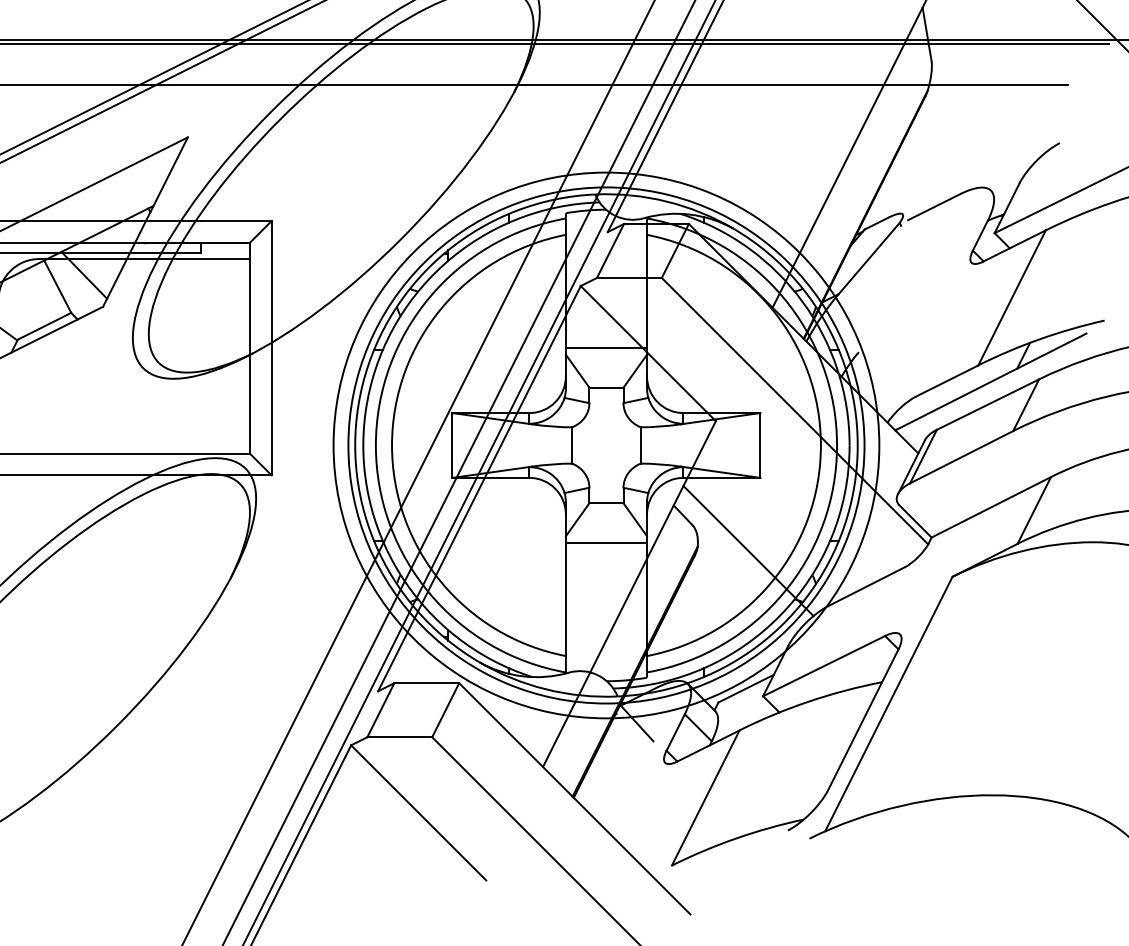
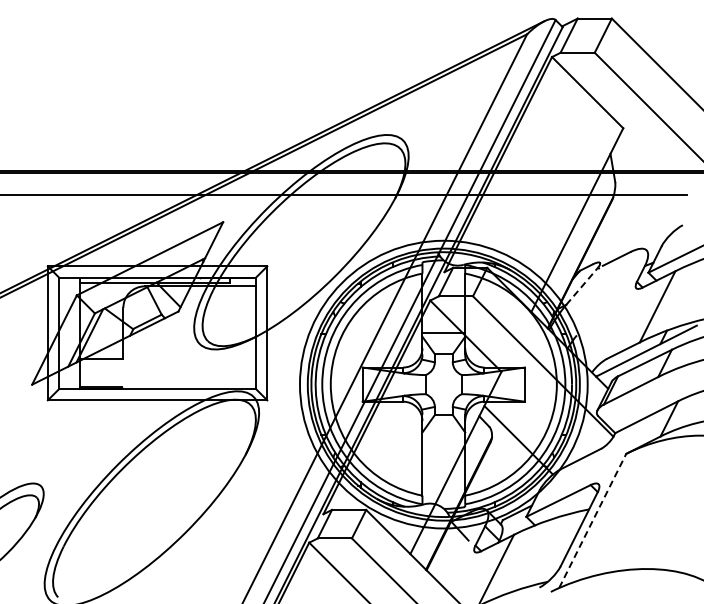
line: (869, 259) -> (582, 286), solid -> dashed
line: (605, 541) -> (443, 435), removed
line: (888, 703) -> (592, 520), solid -> dashed

